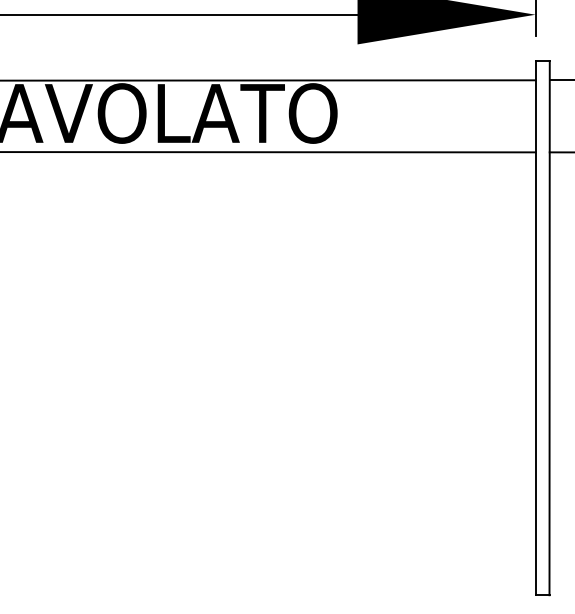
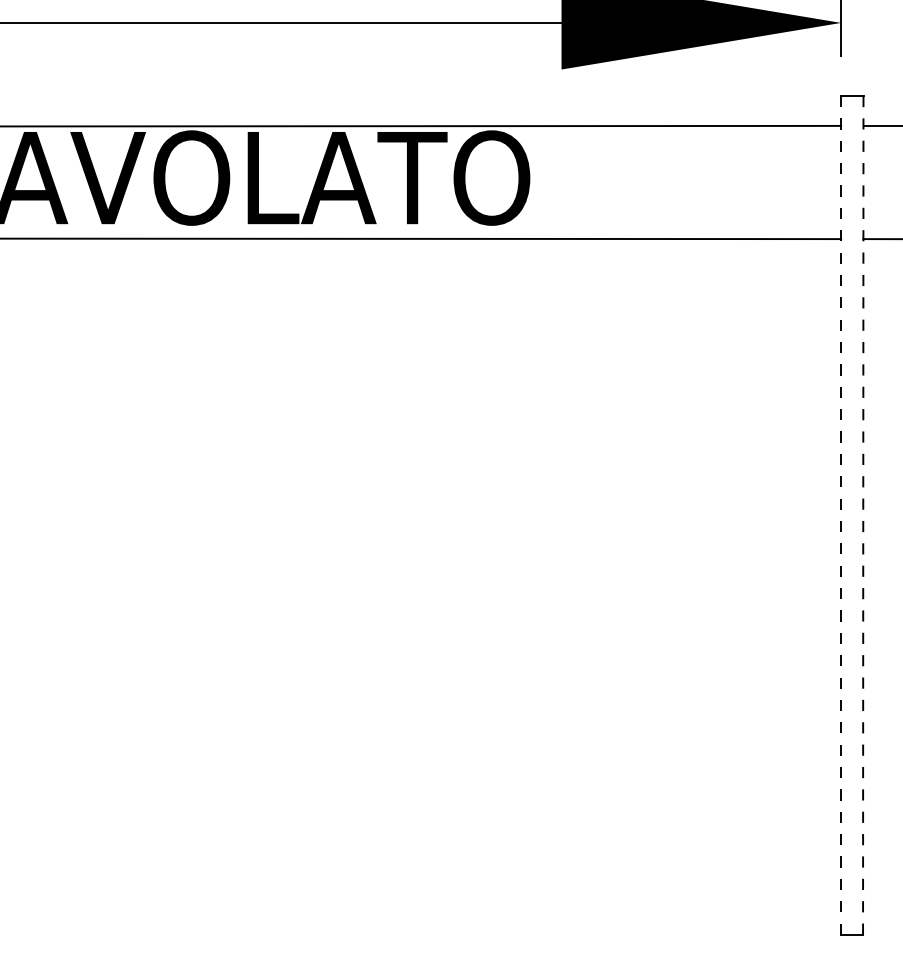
line: (535, 328) -> (841, 515), solid -> dashed
line: (549, 328) -> (863, 515), solid -> dashed

